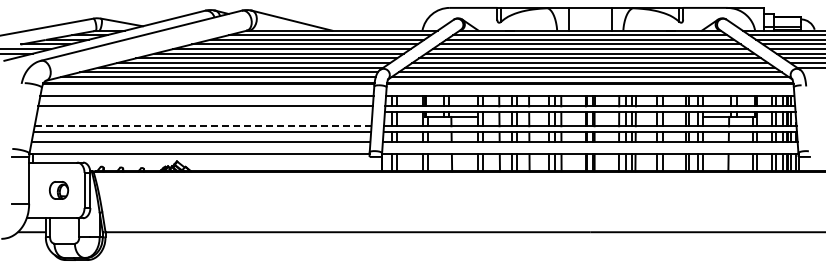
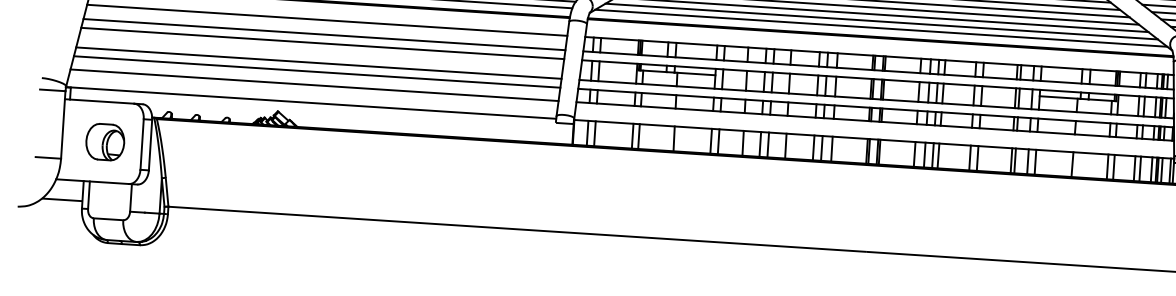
line: (204, 112) -> (322, 43), added
line: (202, 126) -> (318, 63), dashed -> solid
part: (58, 190) -> (104, 142), size x1.43

